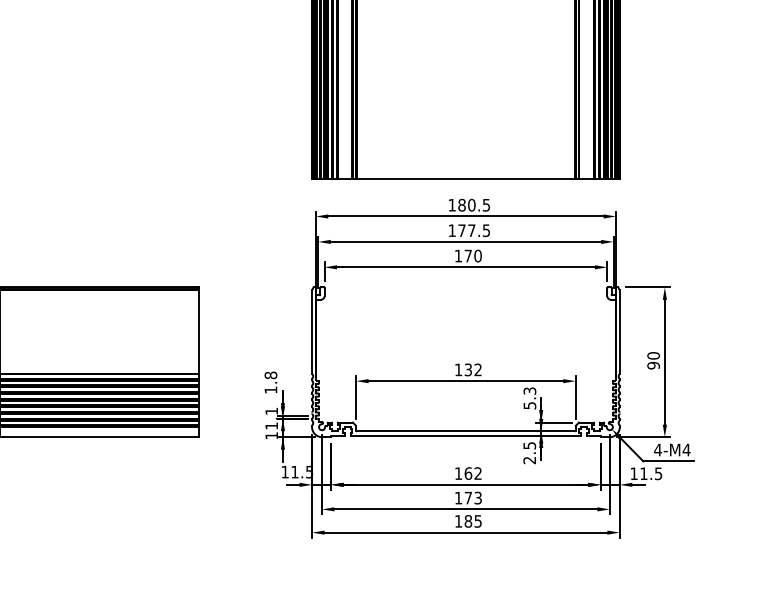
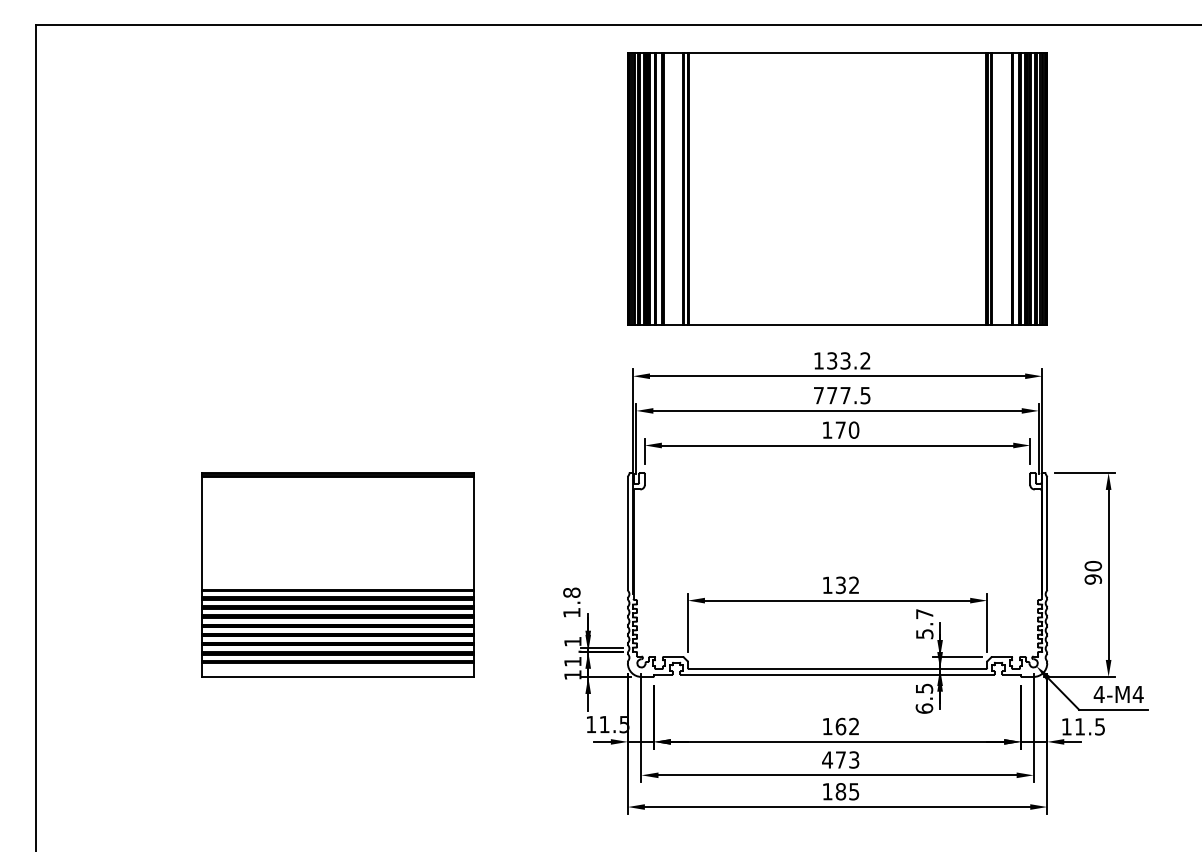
text: (473, 204) -> (848, 360), 180.5 -> 133.2
text: (451, 230) -> (818, 395), 177.5 -> 777.5
text: (529, 391) -> (924, 614), 5.3 -> 5.7
text: (529, 460) -> (924, 708), 2.5 -> 6.5
text: (458, 497) -> (827, 759), 173 -> 473

